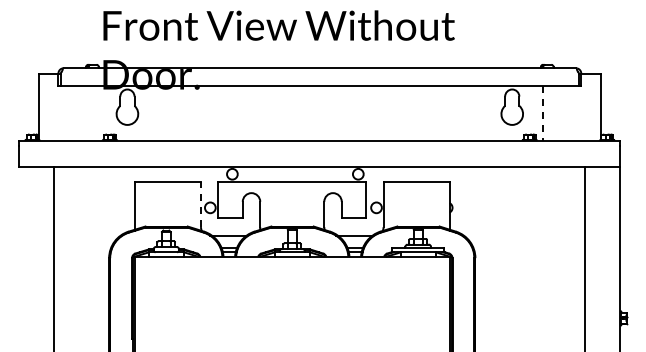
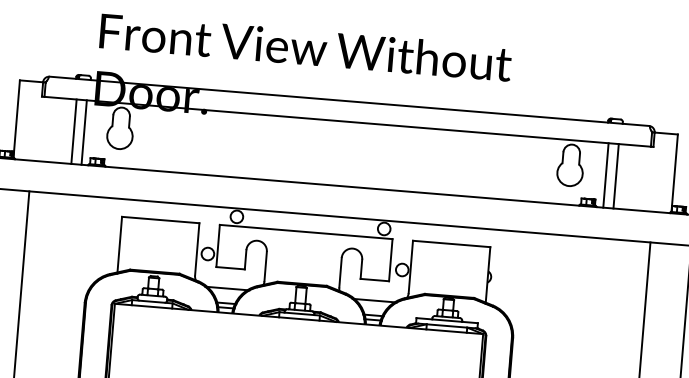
line: (88, 112) -> (74, 130), added
line: (96, 112) -> (83, 131), added
line: (551, 112) -> (616, 175), added
line: (542, 113) -> (605, 175), dashed -> solid
line: (200, 204) -> (196, 249), dashed -> solid

